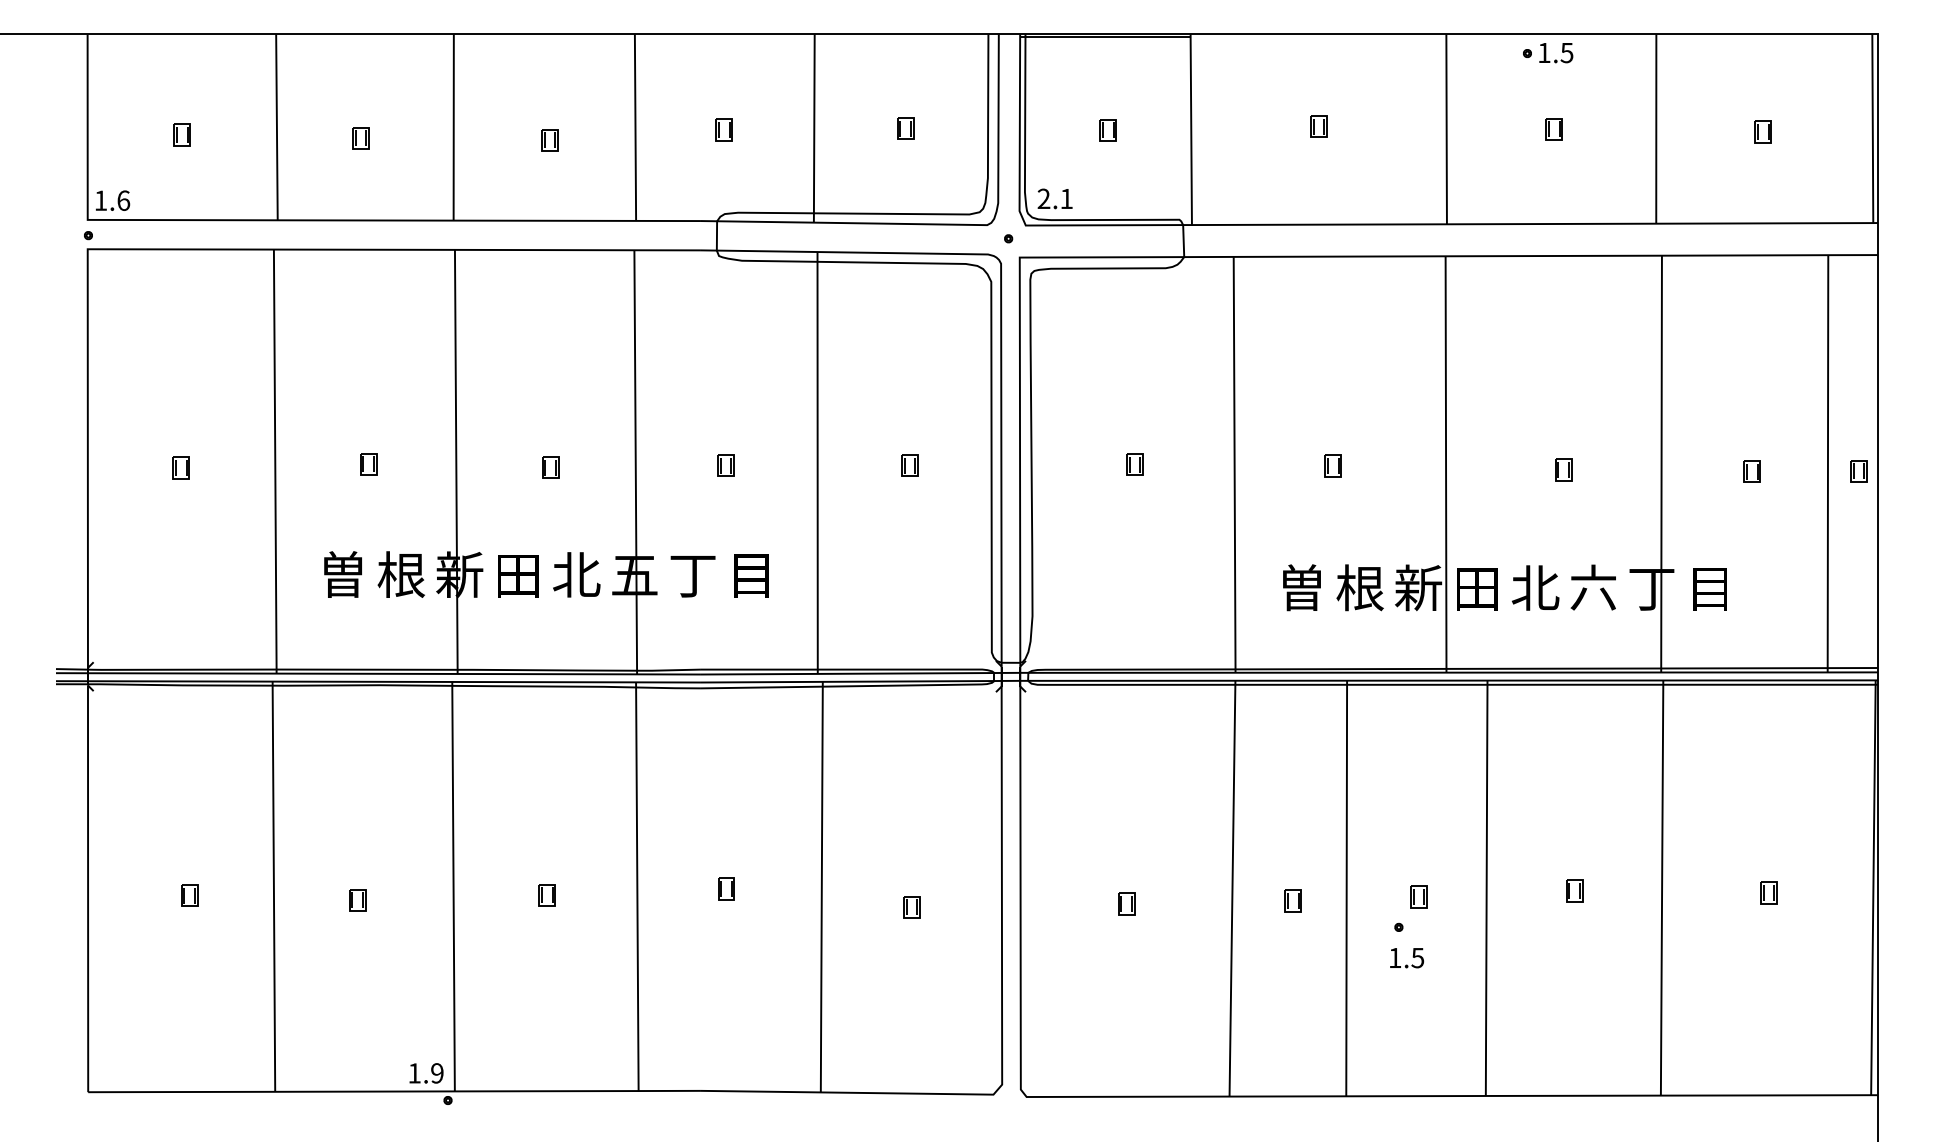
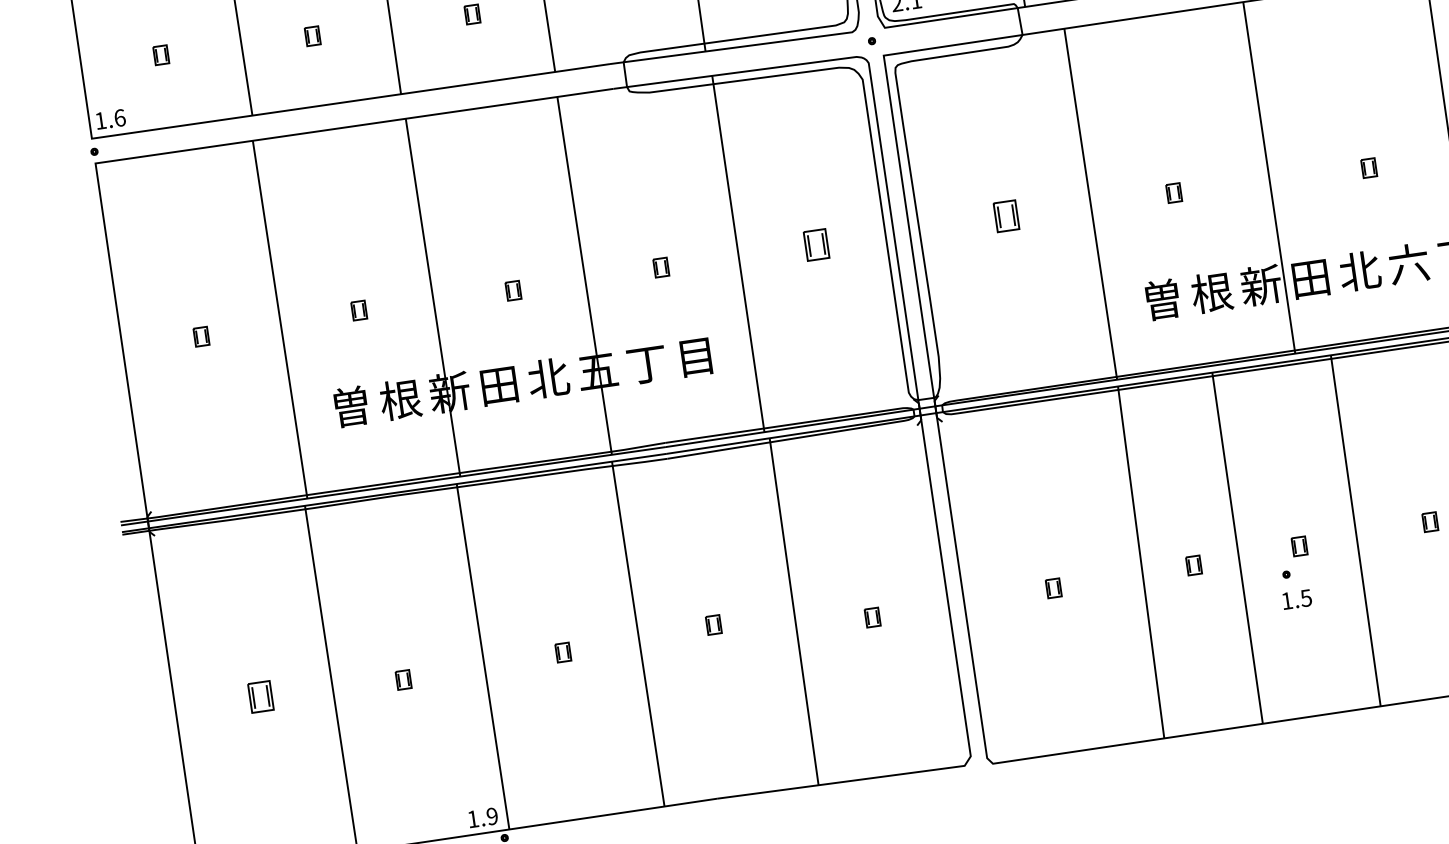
part: (1134, 464) -> (1006, 216), size x1.6
part: (909, 465) -> (816, 244), size x1.6
part: (189, 895) -> (261, 696), size x1.6

